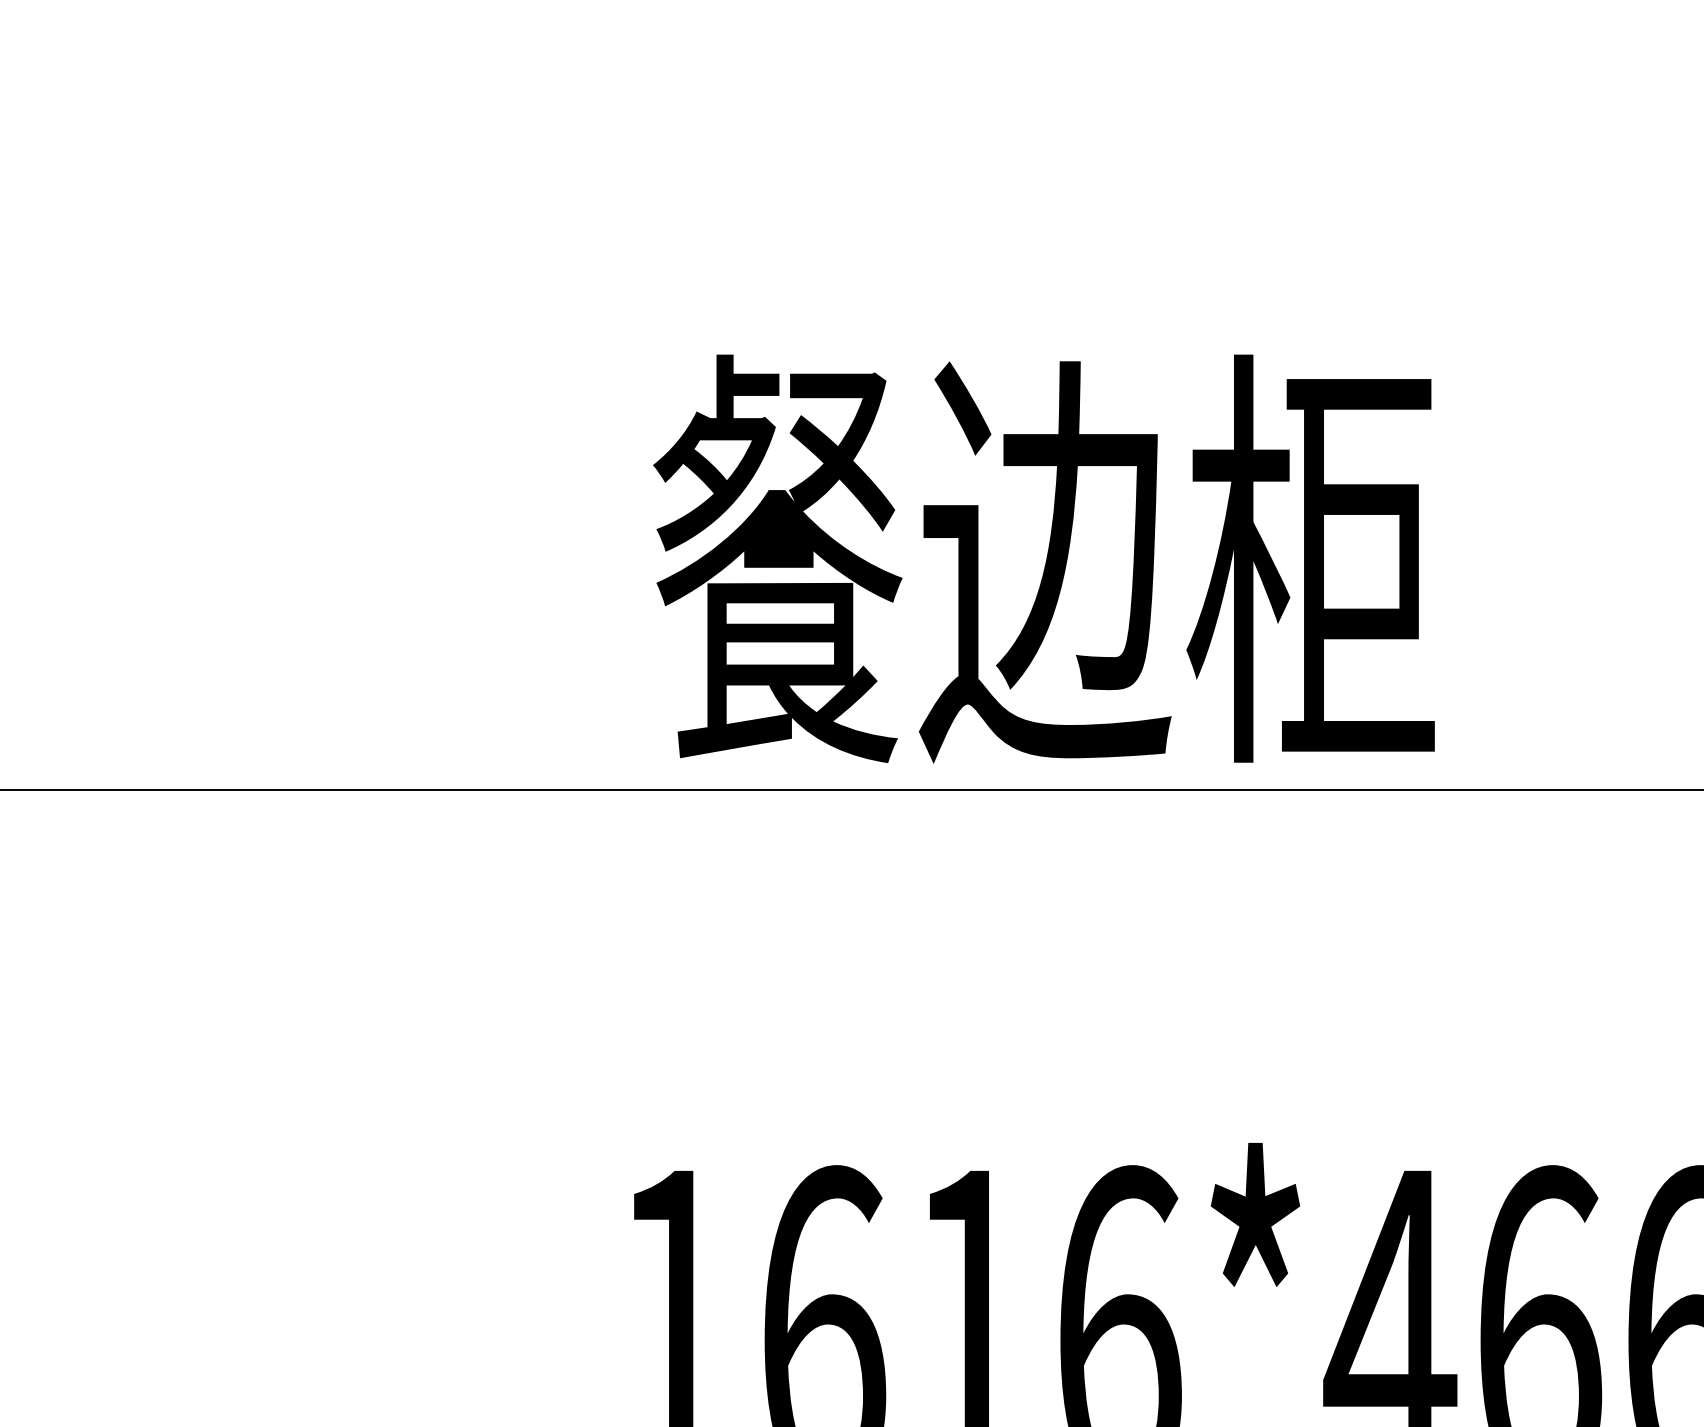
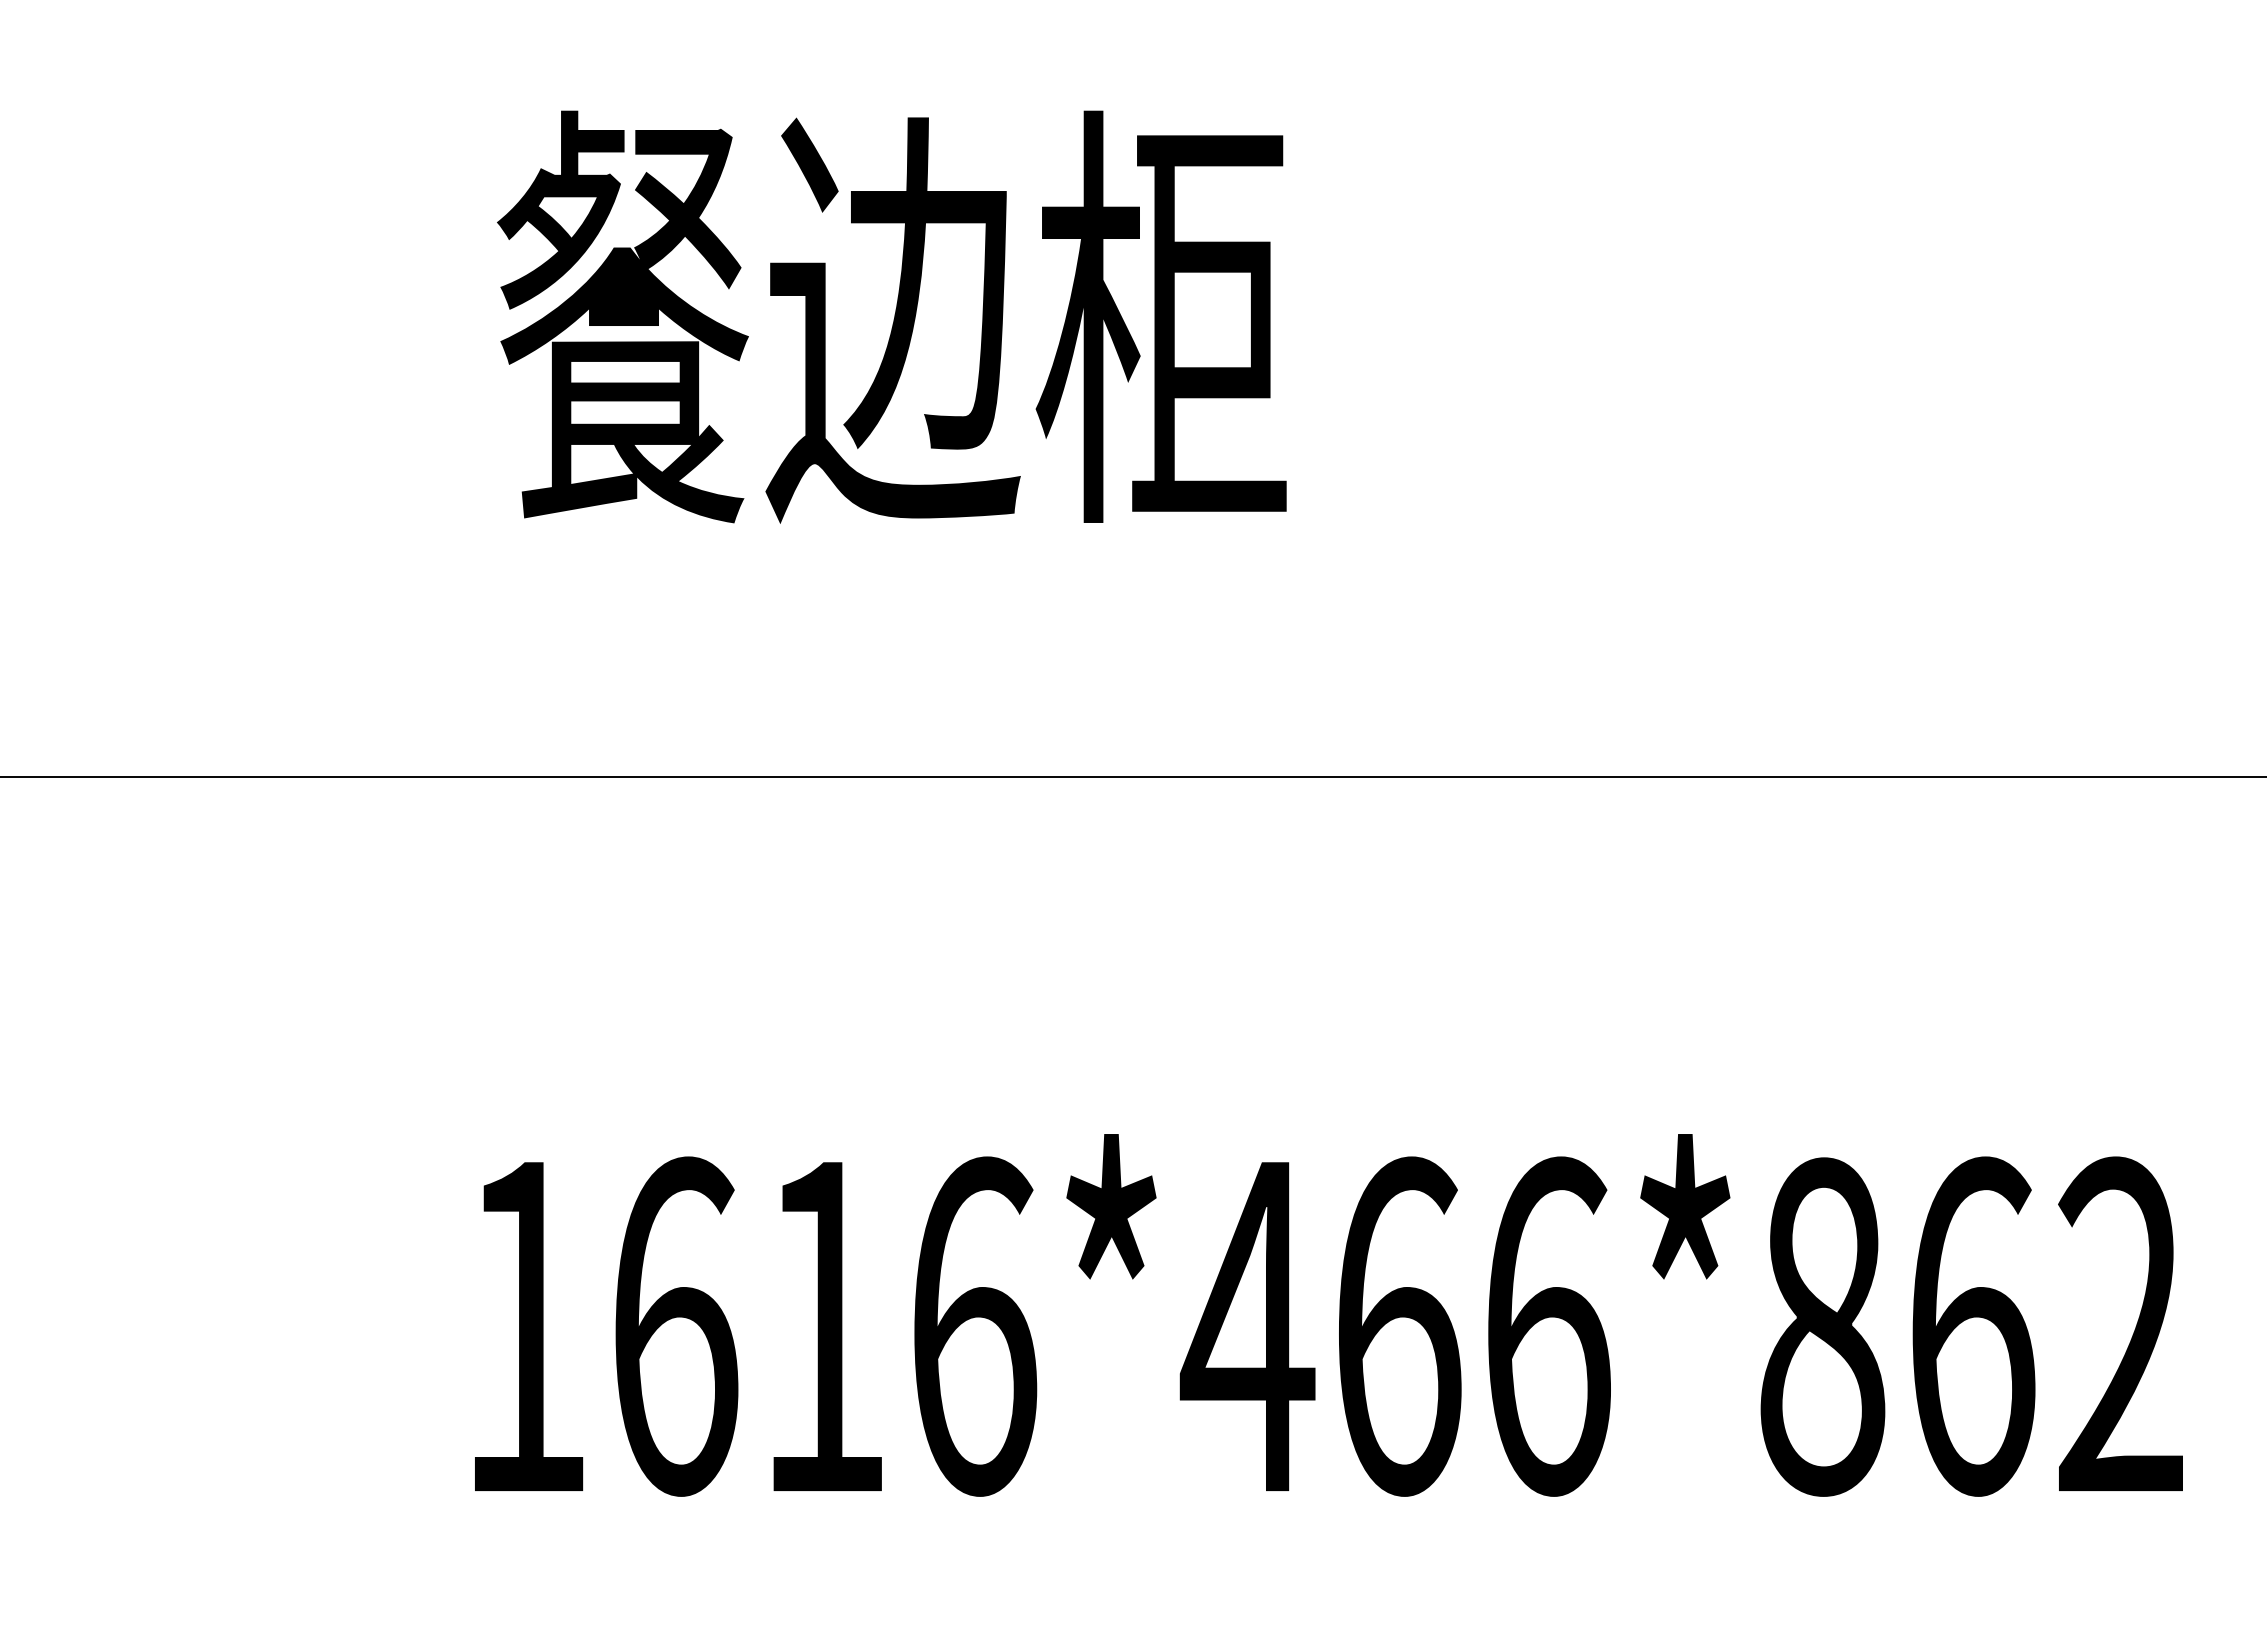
text: (1043, 558) -> (891, 316), moved

